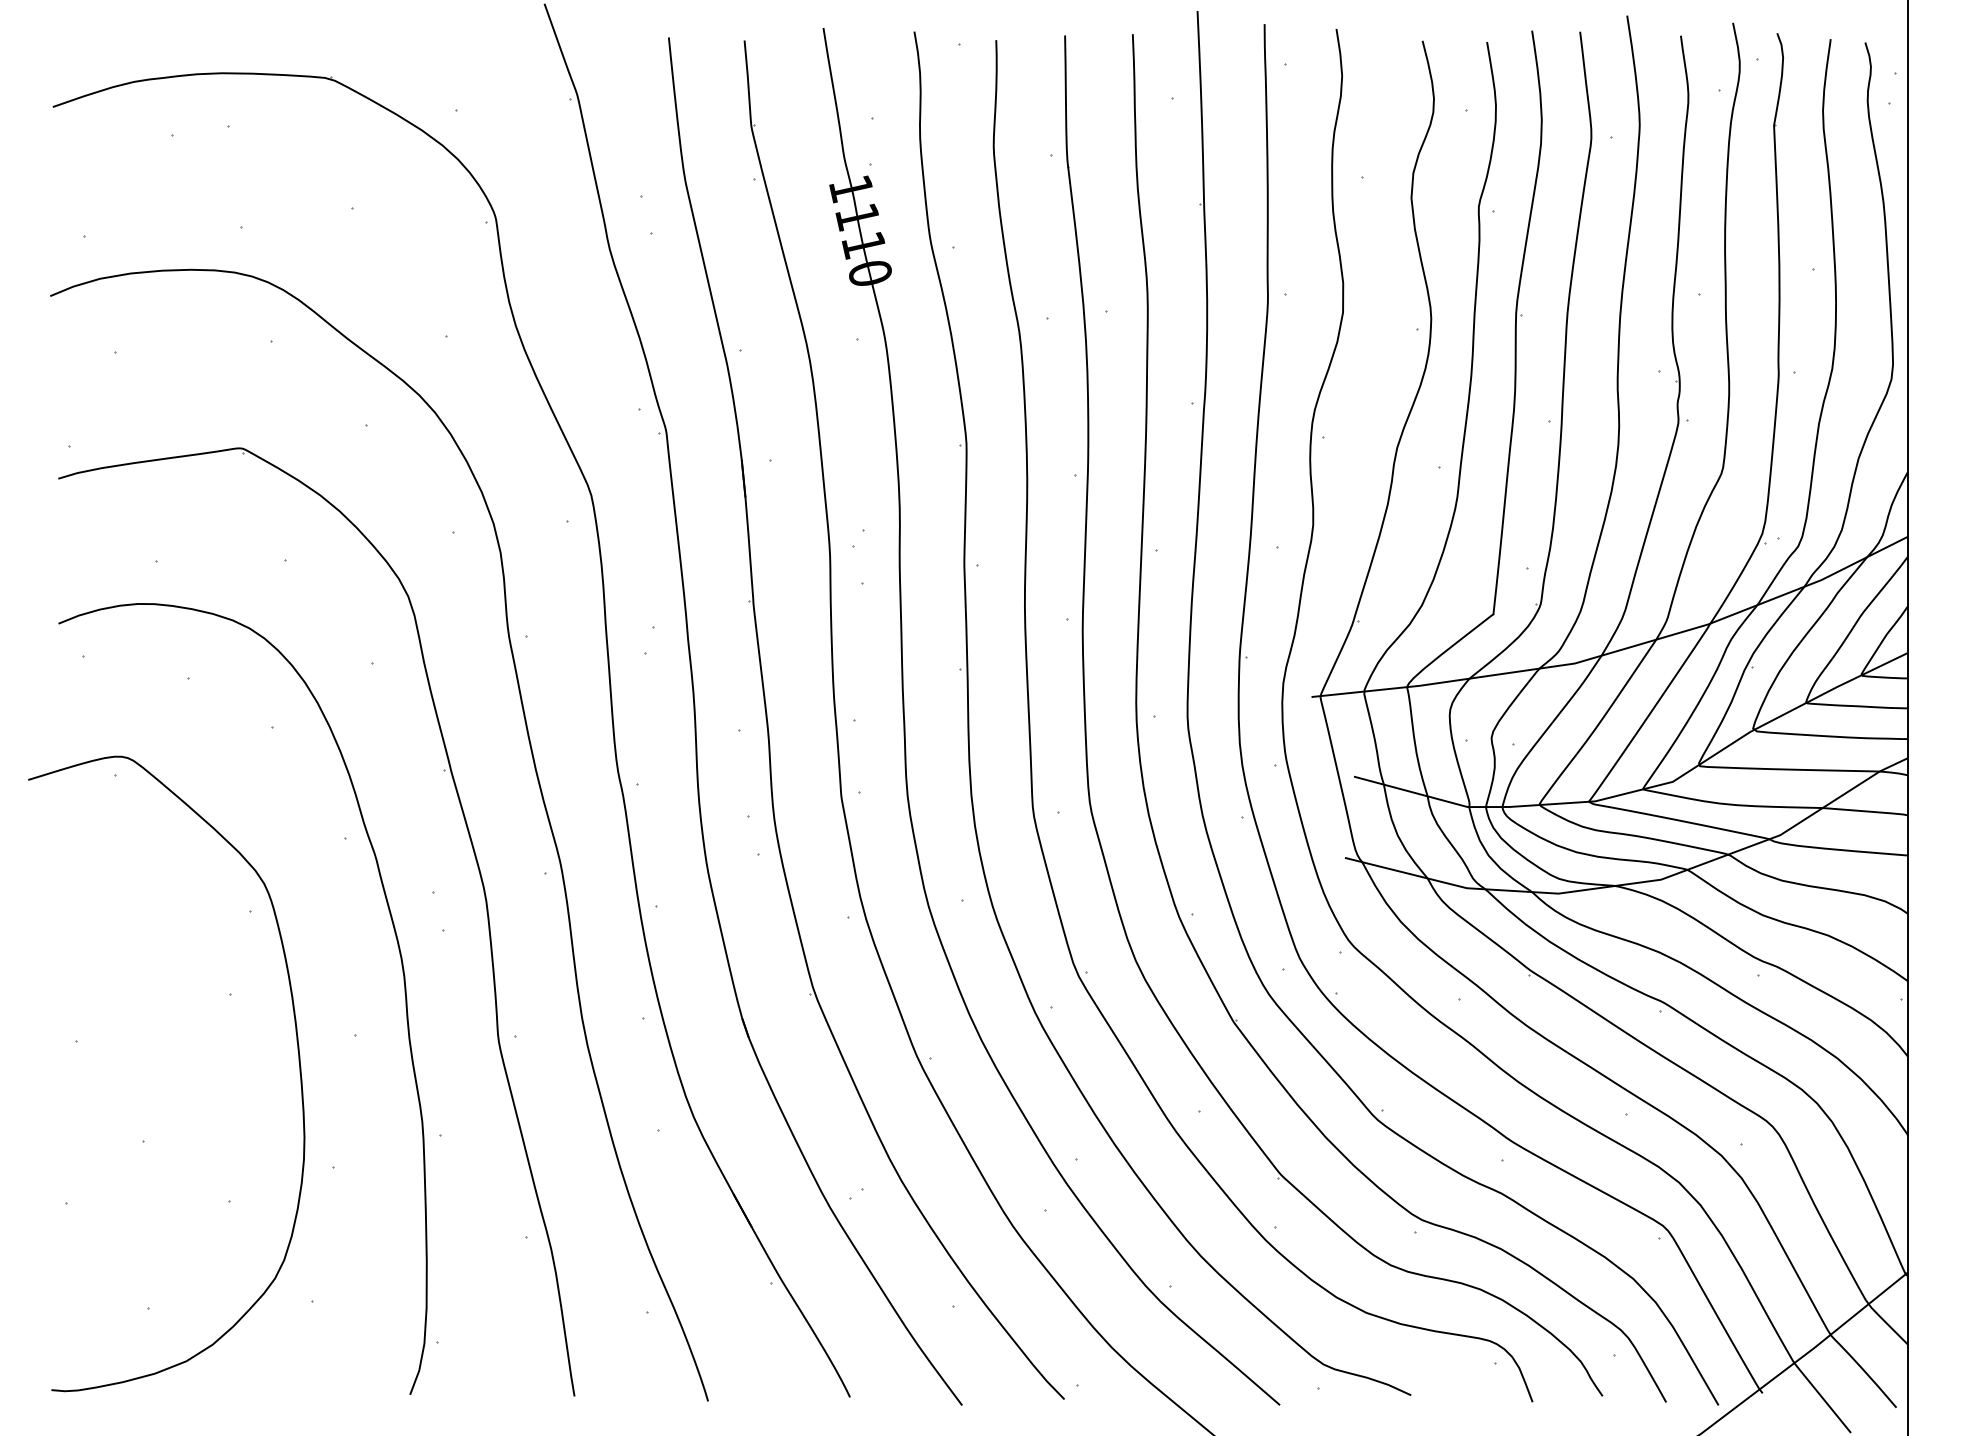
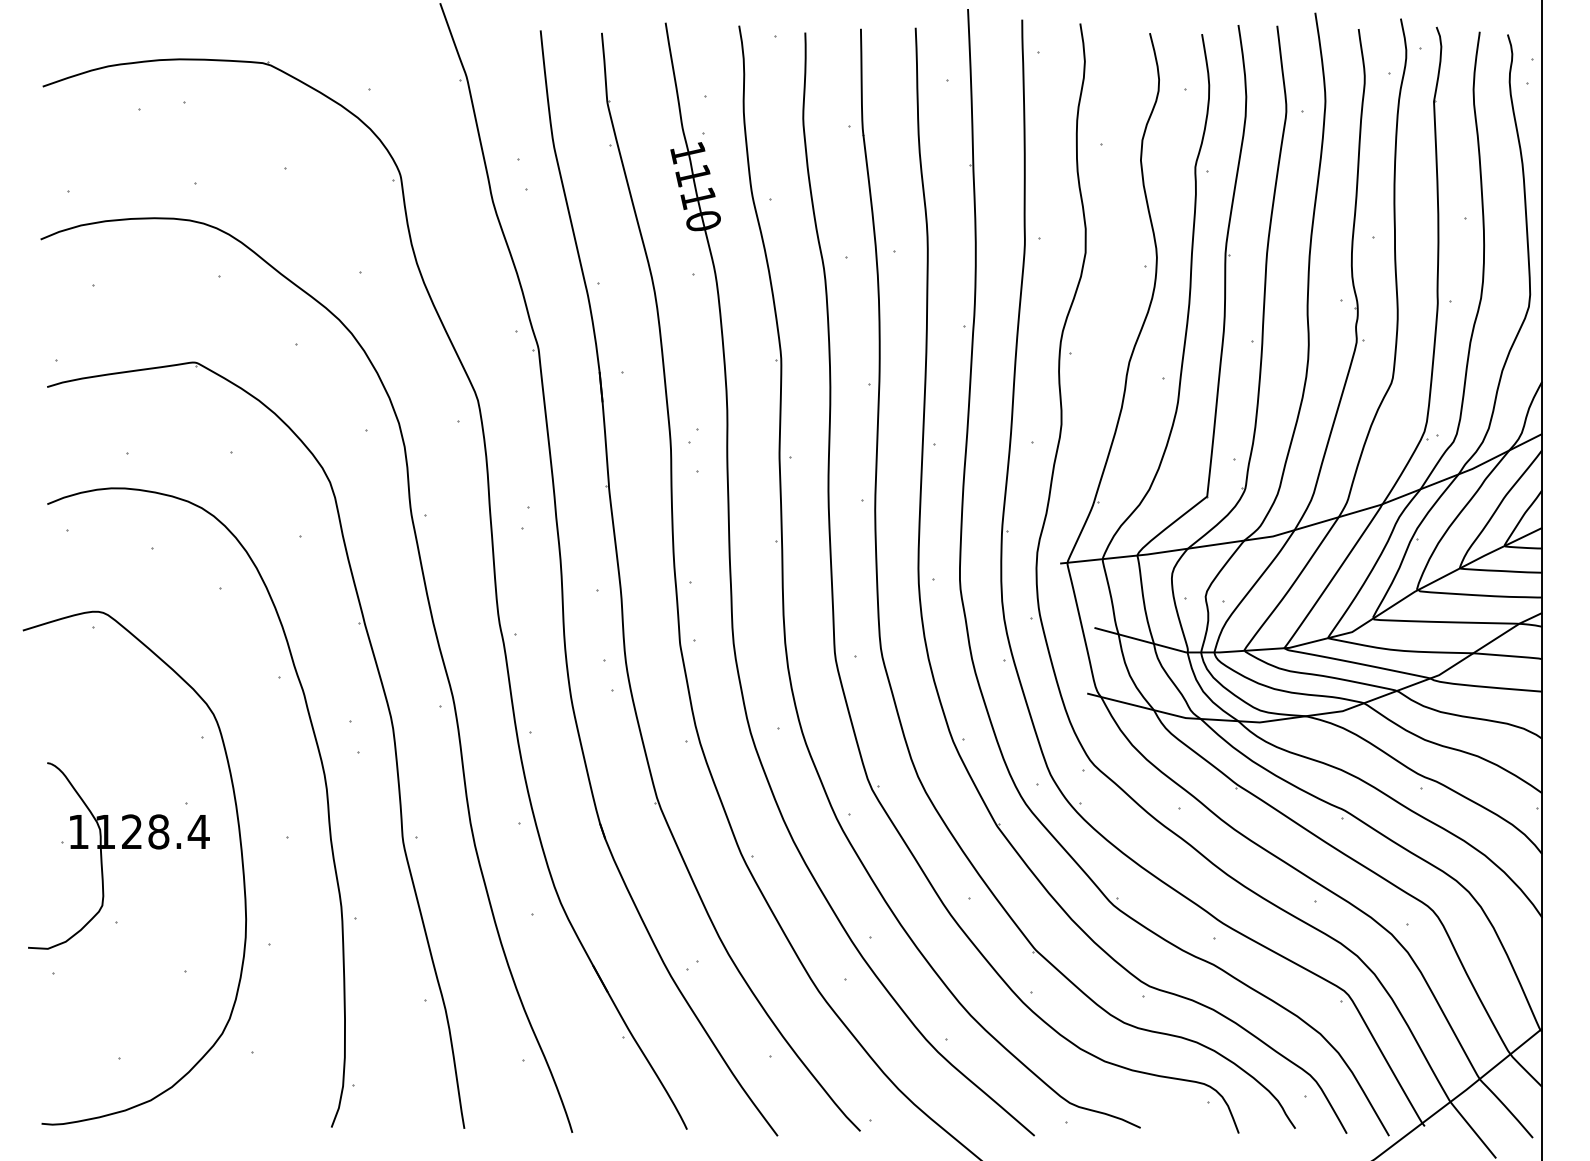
part: (141, 1050) -> (114, 849), added

